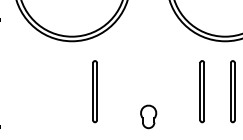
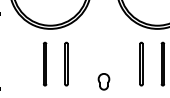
part: (63, 90) -> (44, 63), added

